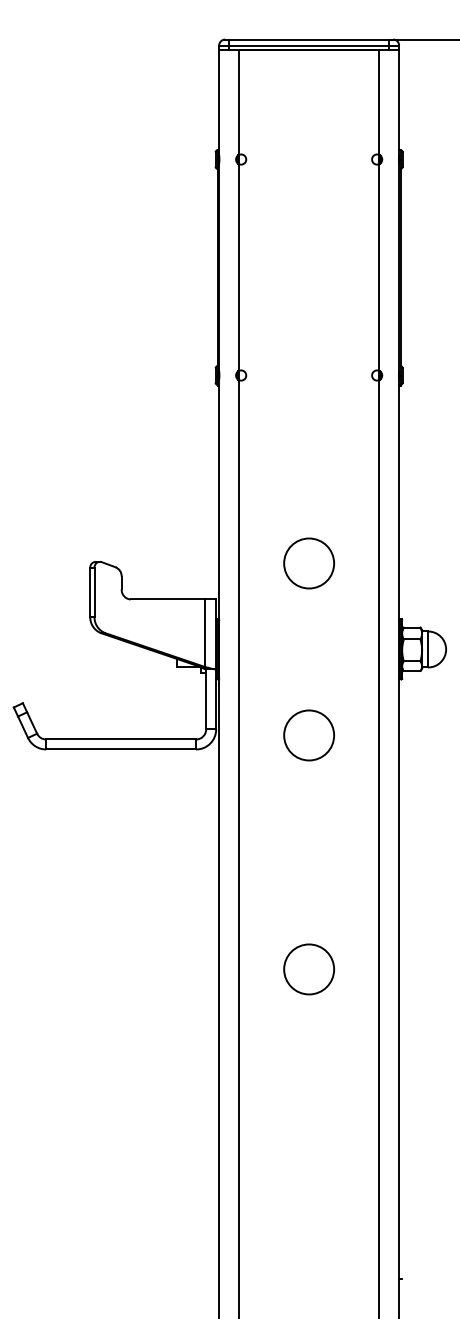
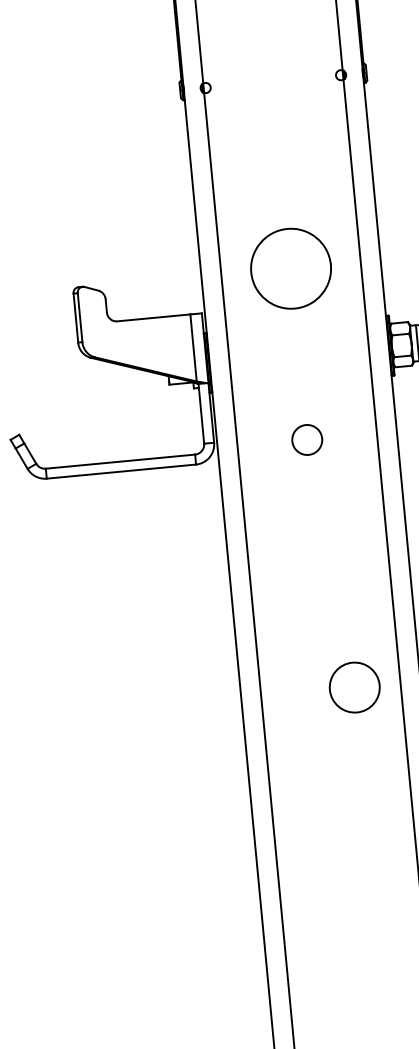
circle: (309, 563) -> (291, 268), size x1.6
circle: (309, 735) -> (307, 439), size x0.6
circle: (308, 969) -> (354, 687), moved

